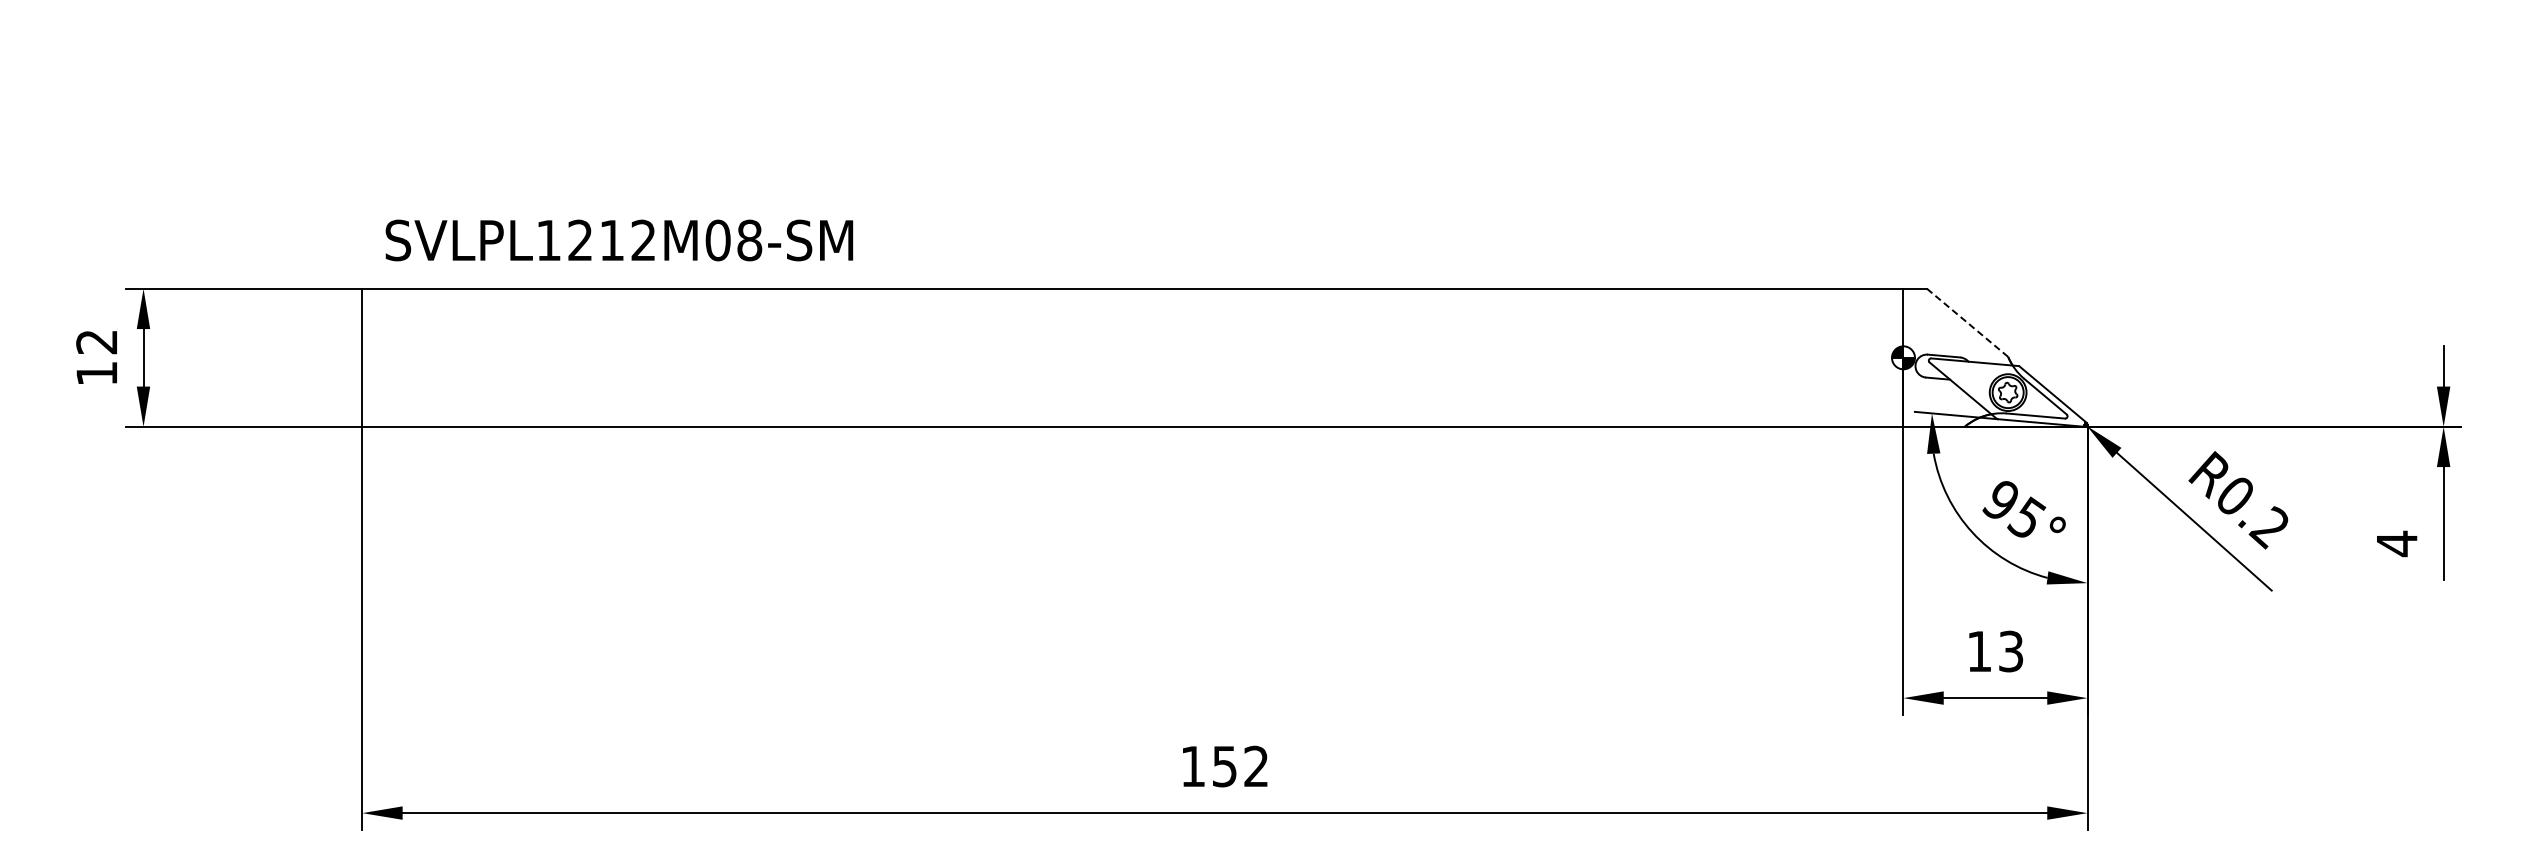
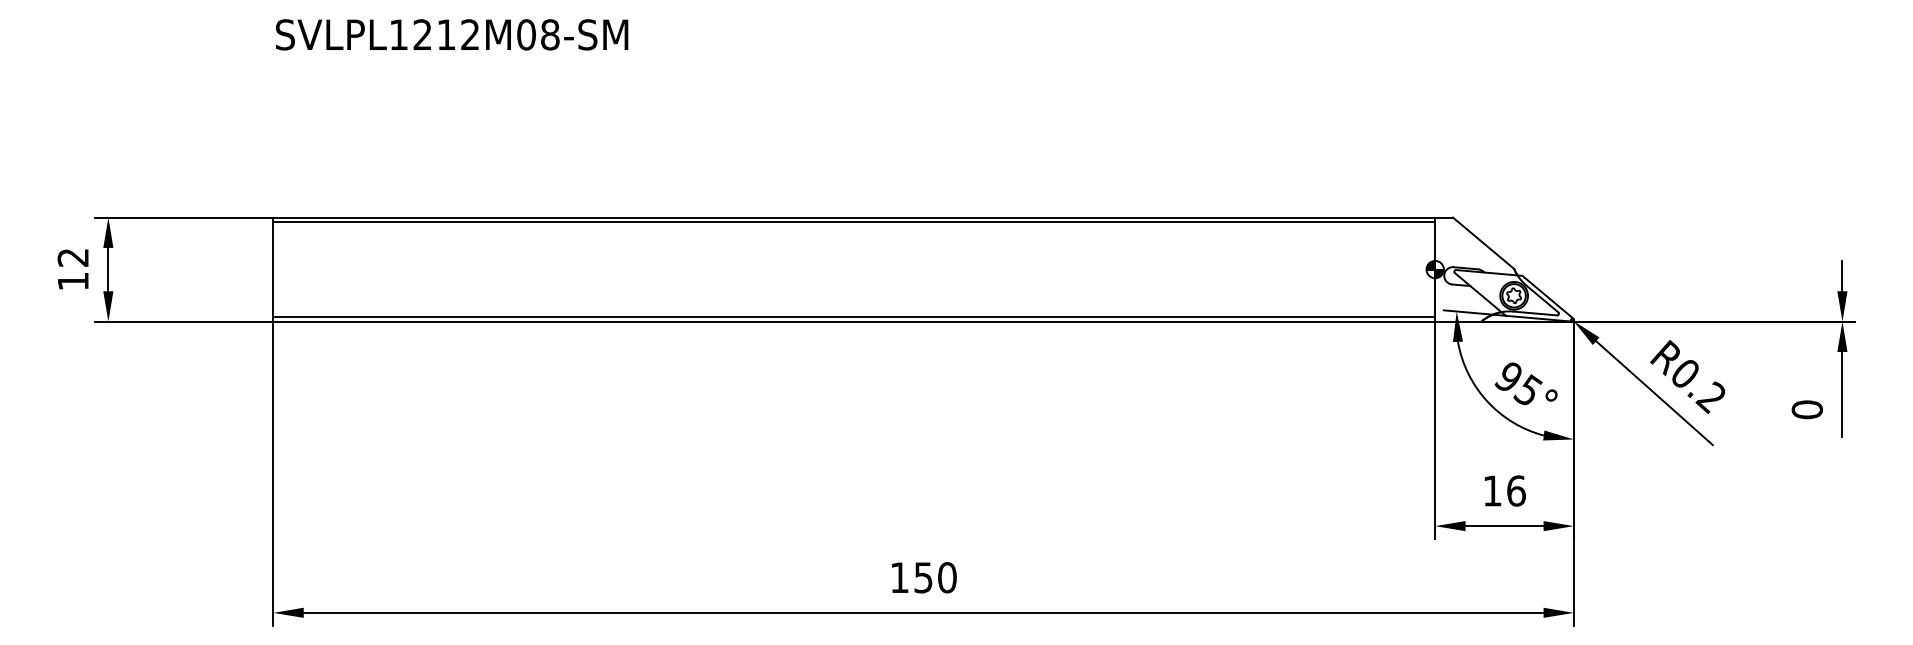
text: (619, 240) -> (452, 34), moved
line: (1132, 294) -> (853, 221), added
line: (1967, 322) -> (1483, 242), dashed -> solid
line: (1132, 421) -> (853, 317), added
text: (2396, 543) -> (1806, 409), 4 -> 0
text: (2011, 651) -> (1516, 490), 13 -> 16
text: (1256, 766) -> (947, 577), 152 -> 150

